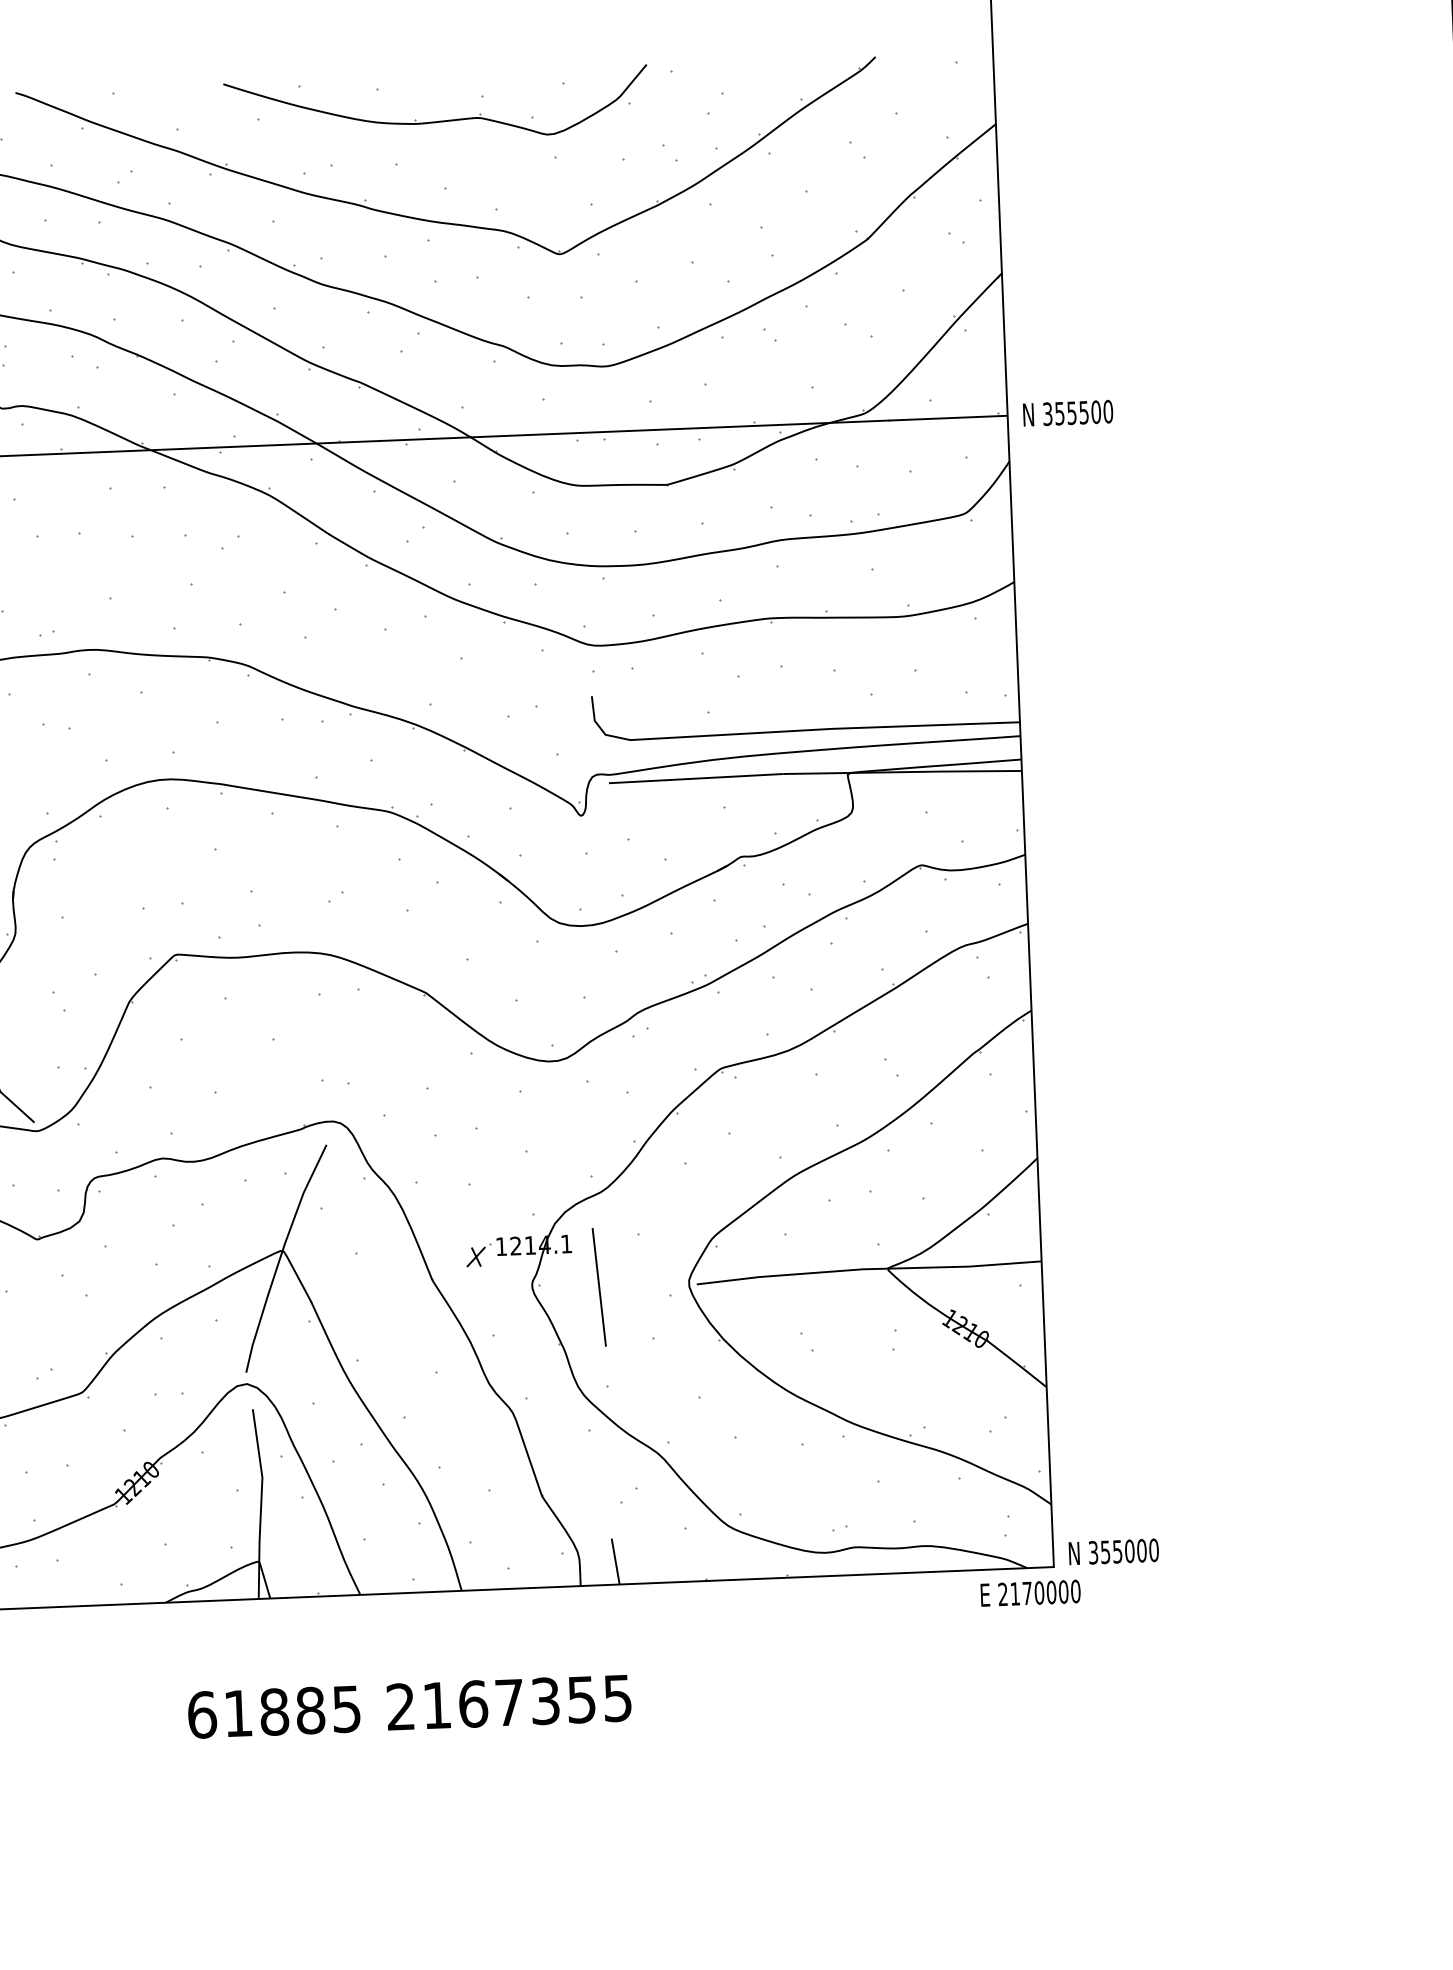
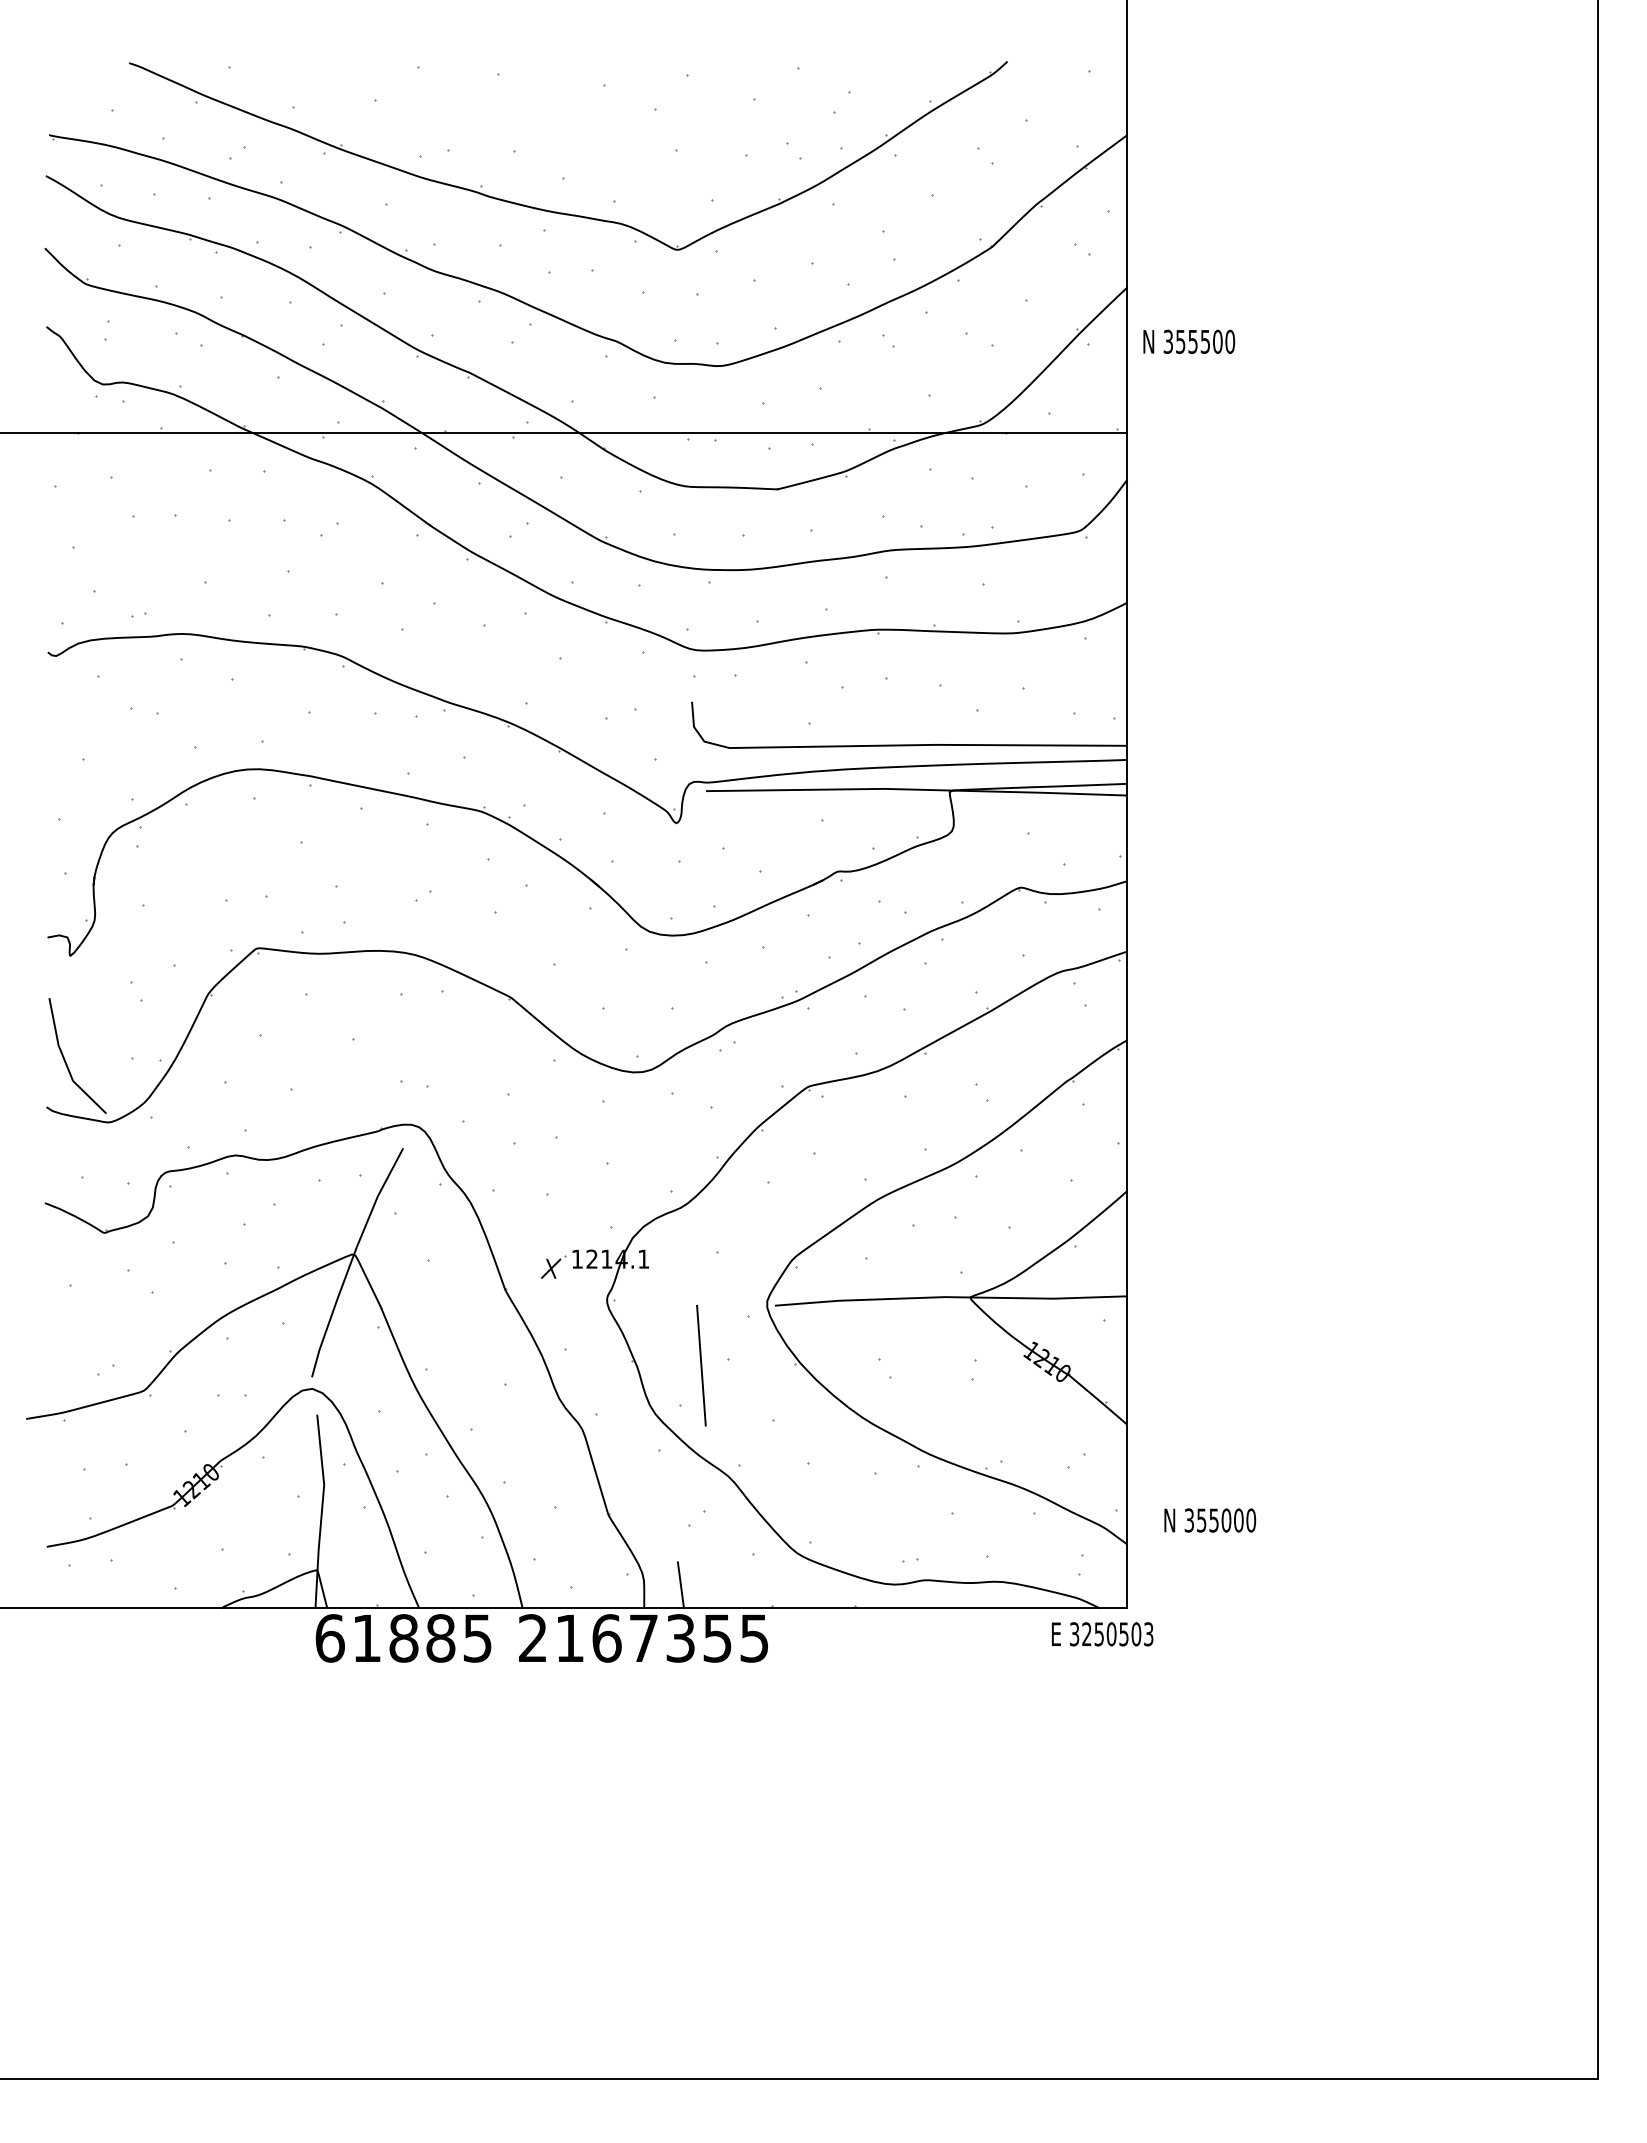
part: (440, 120) -> (561, 108), removed
text: (1068, 412) -> (1189, 341), moved
line: (599, 1287) -> (701, 1365), moved
text: (1114, 1551) -> (1210, 1520), moved
text: (1039, 1593) -> (1111, 1634), 2170000 -> 3250503
text: (409, 1706) -> (541, 1638), moved

